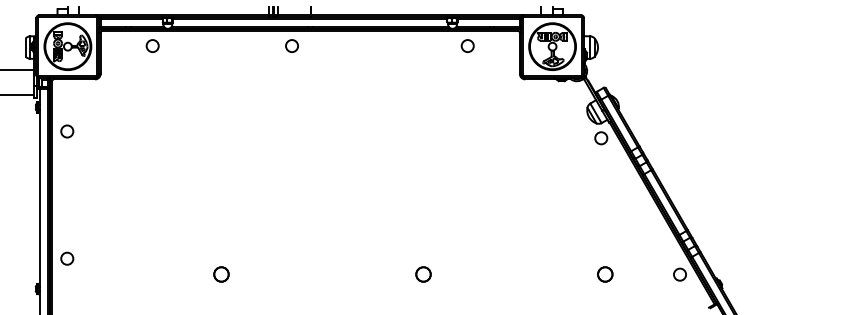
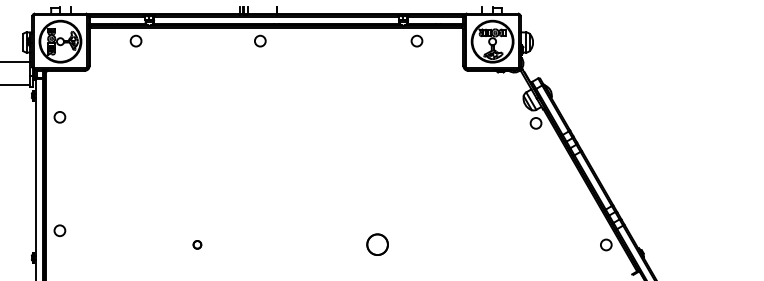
part: (221, 274) -> (197, 244), size x0.6
part: (423, 274) -> (377, 244), size x1.6
part: (605, 274) -> (539, 244), removed

